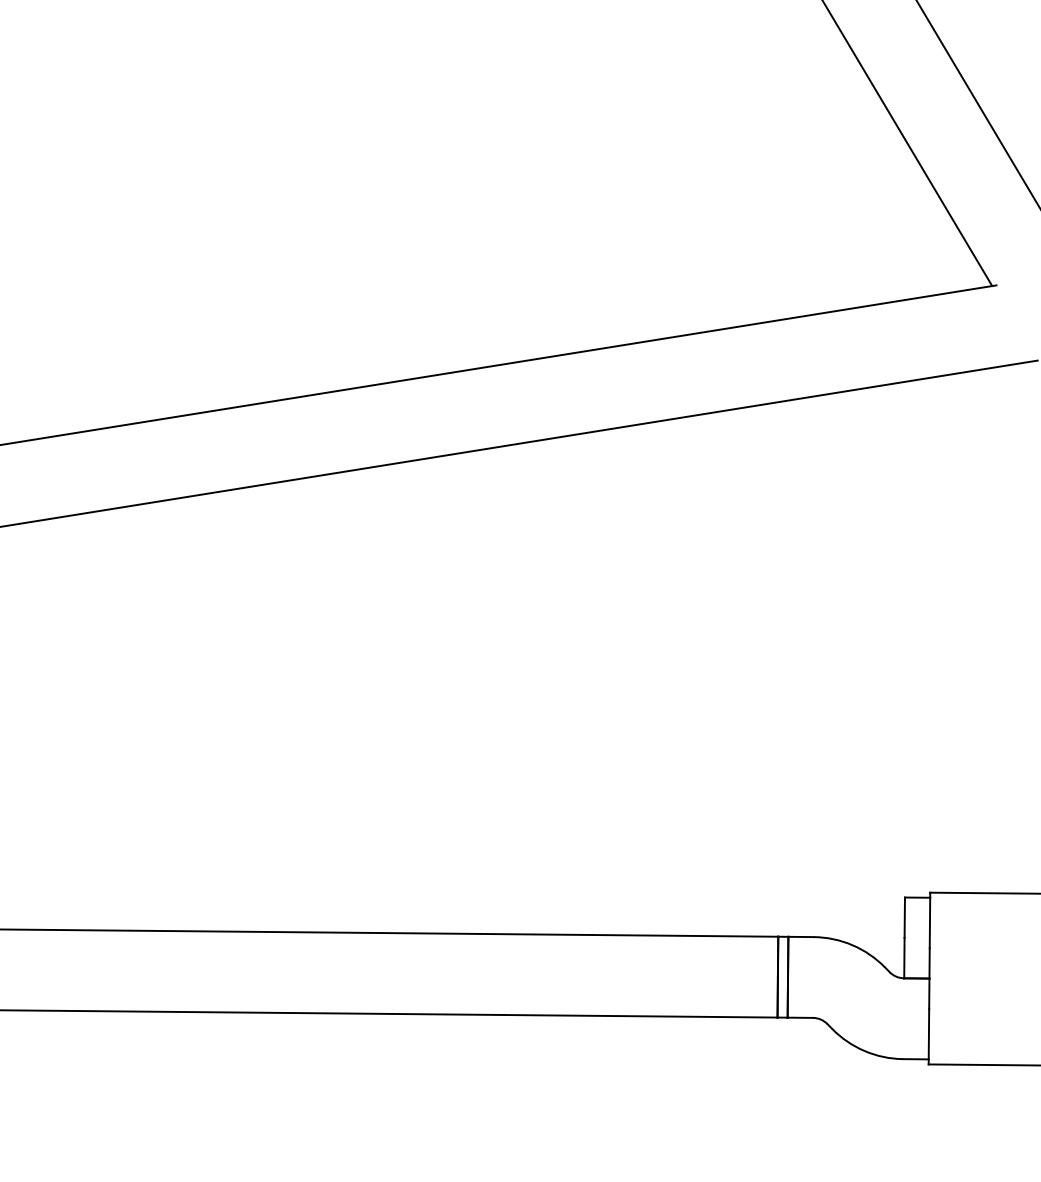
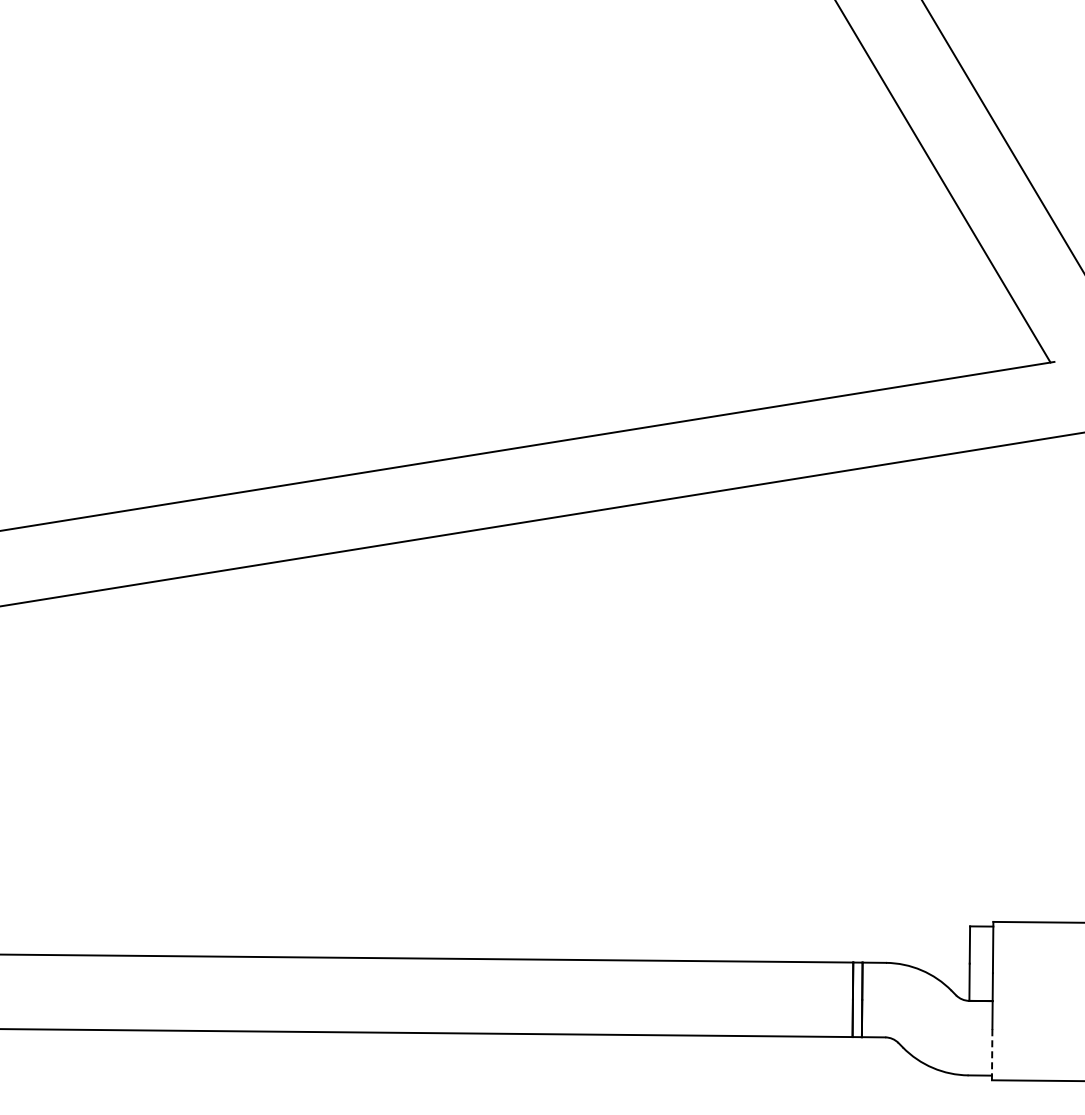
line: (929, 1036) -> (992, 1054), solid -> dashed

